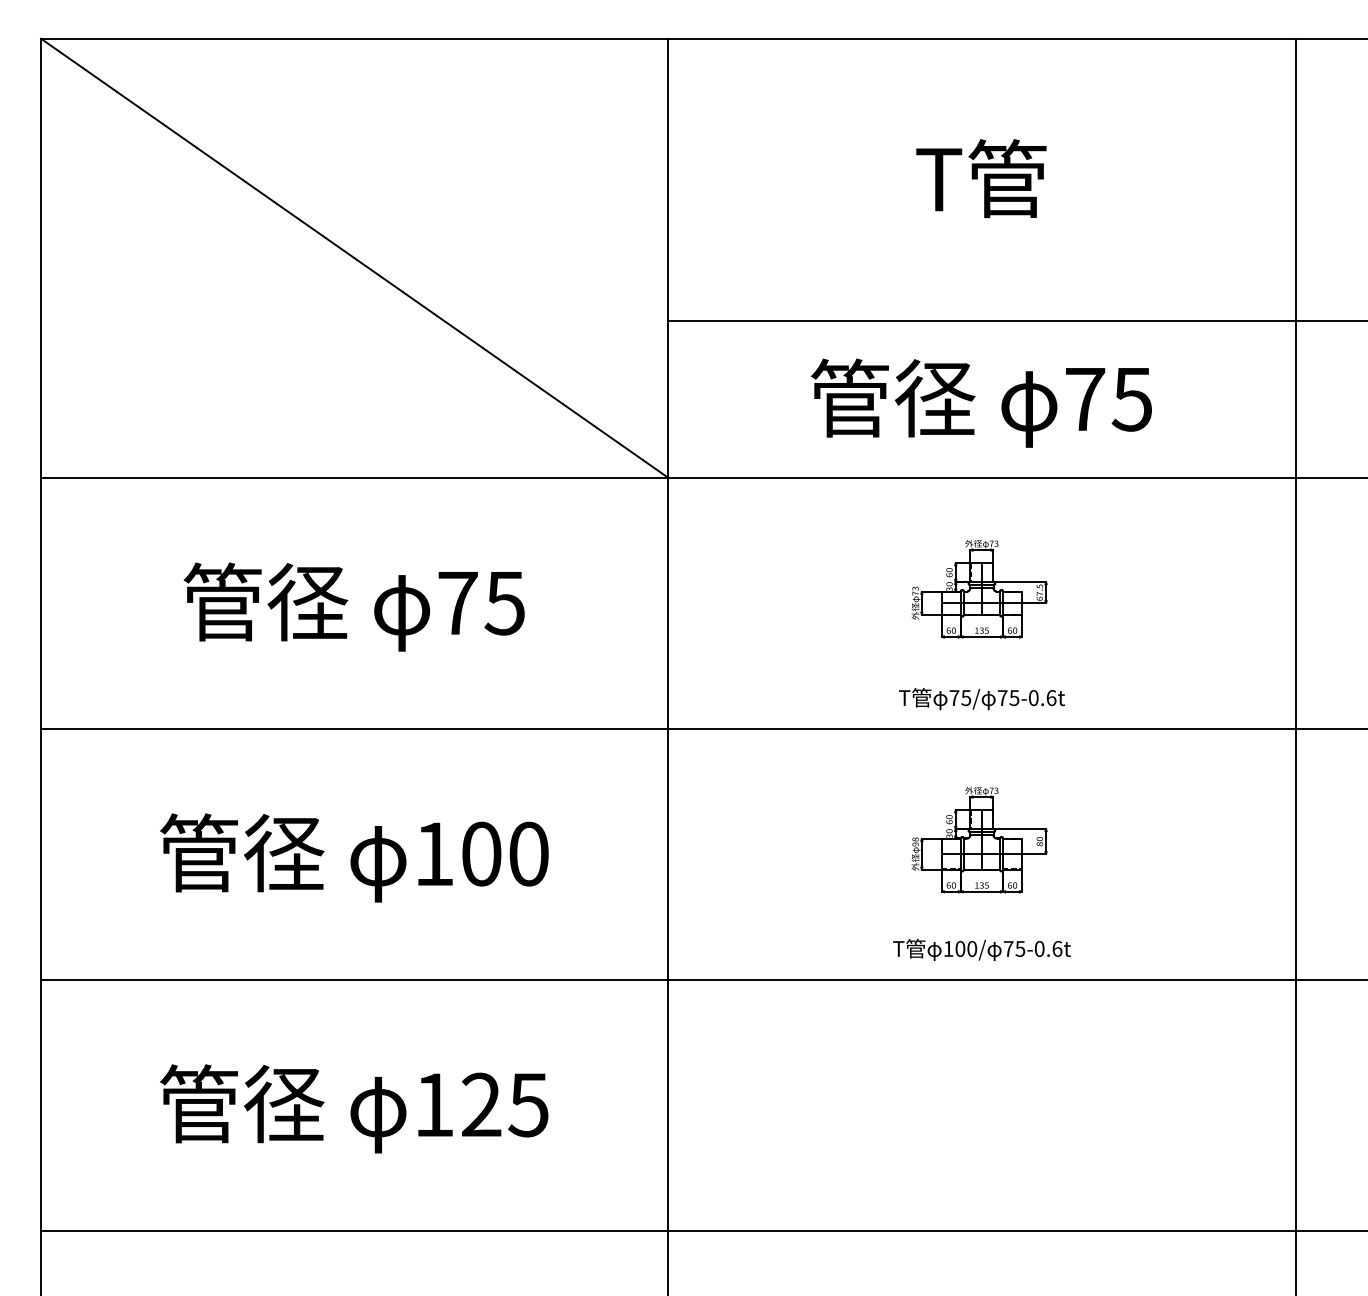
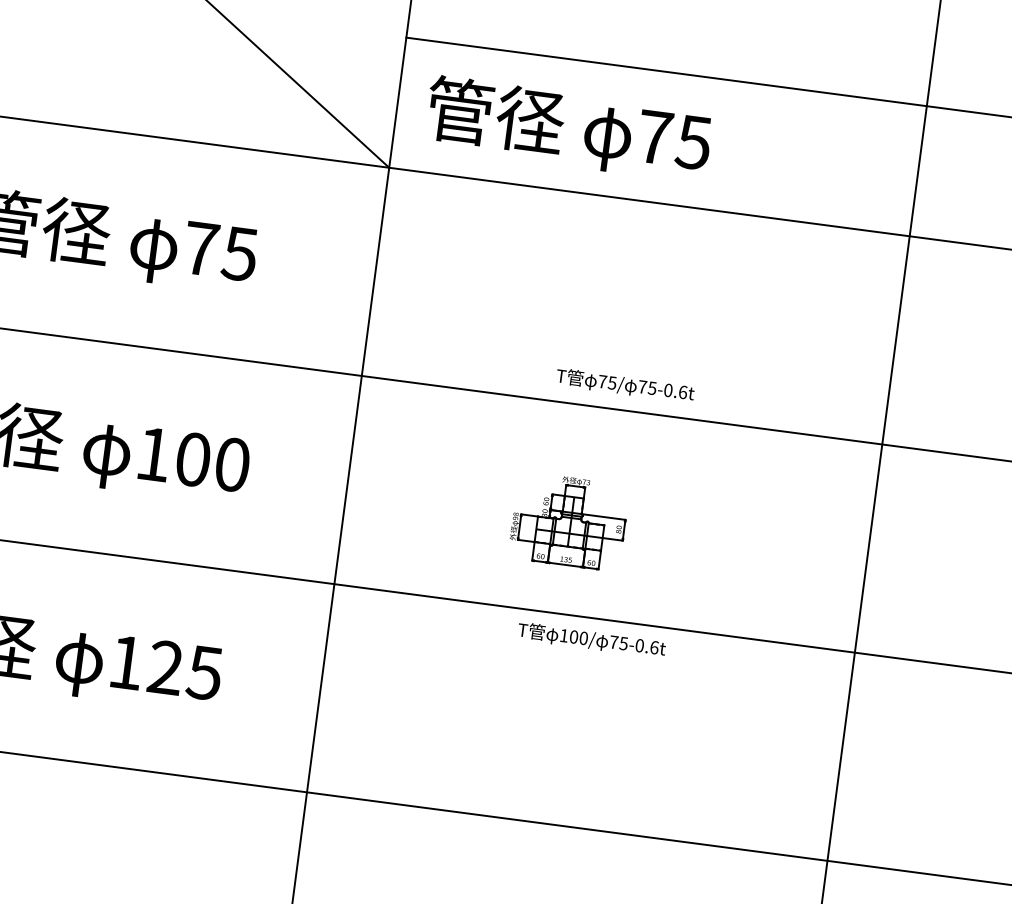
text: (981, 402) -> (568, 128), moved
part: (979, 589) -> (635, 294), removed
part: (979, 840) -> (568, 522), moved
text: (981, 949) -> (591, 639), moved

